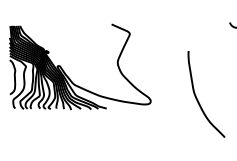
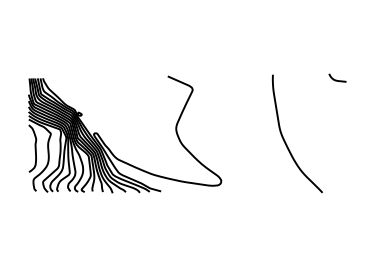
curve: (197, 97) -> (284, 138), moved

